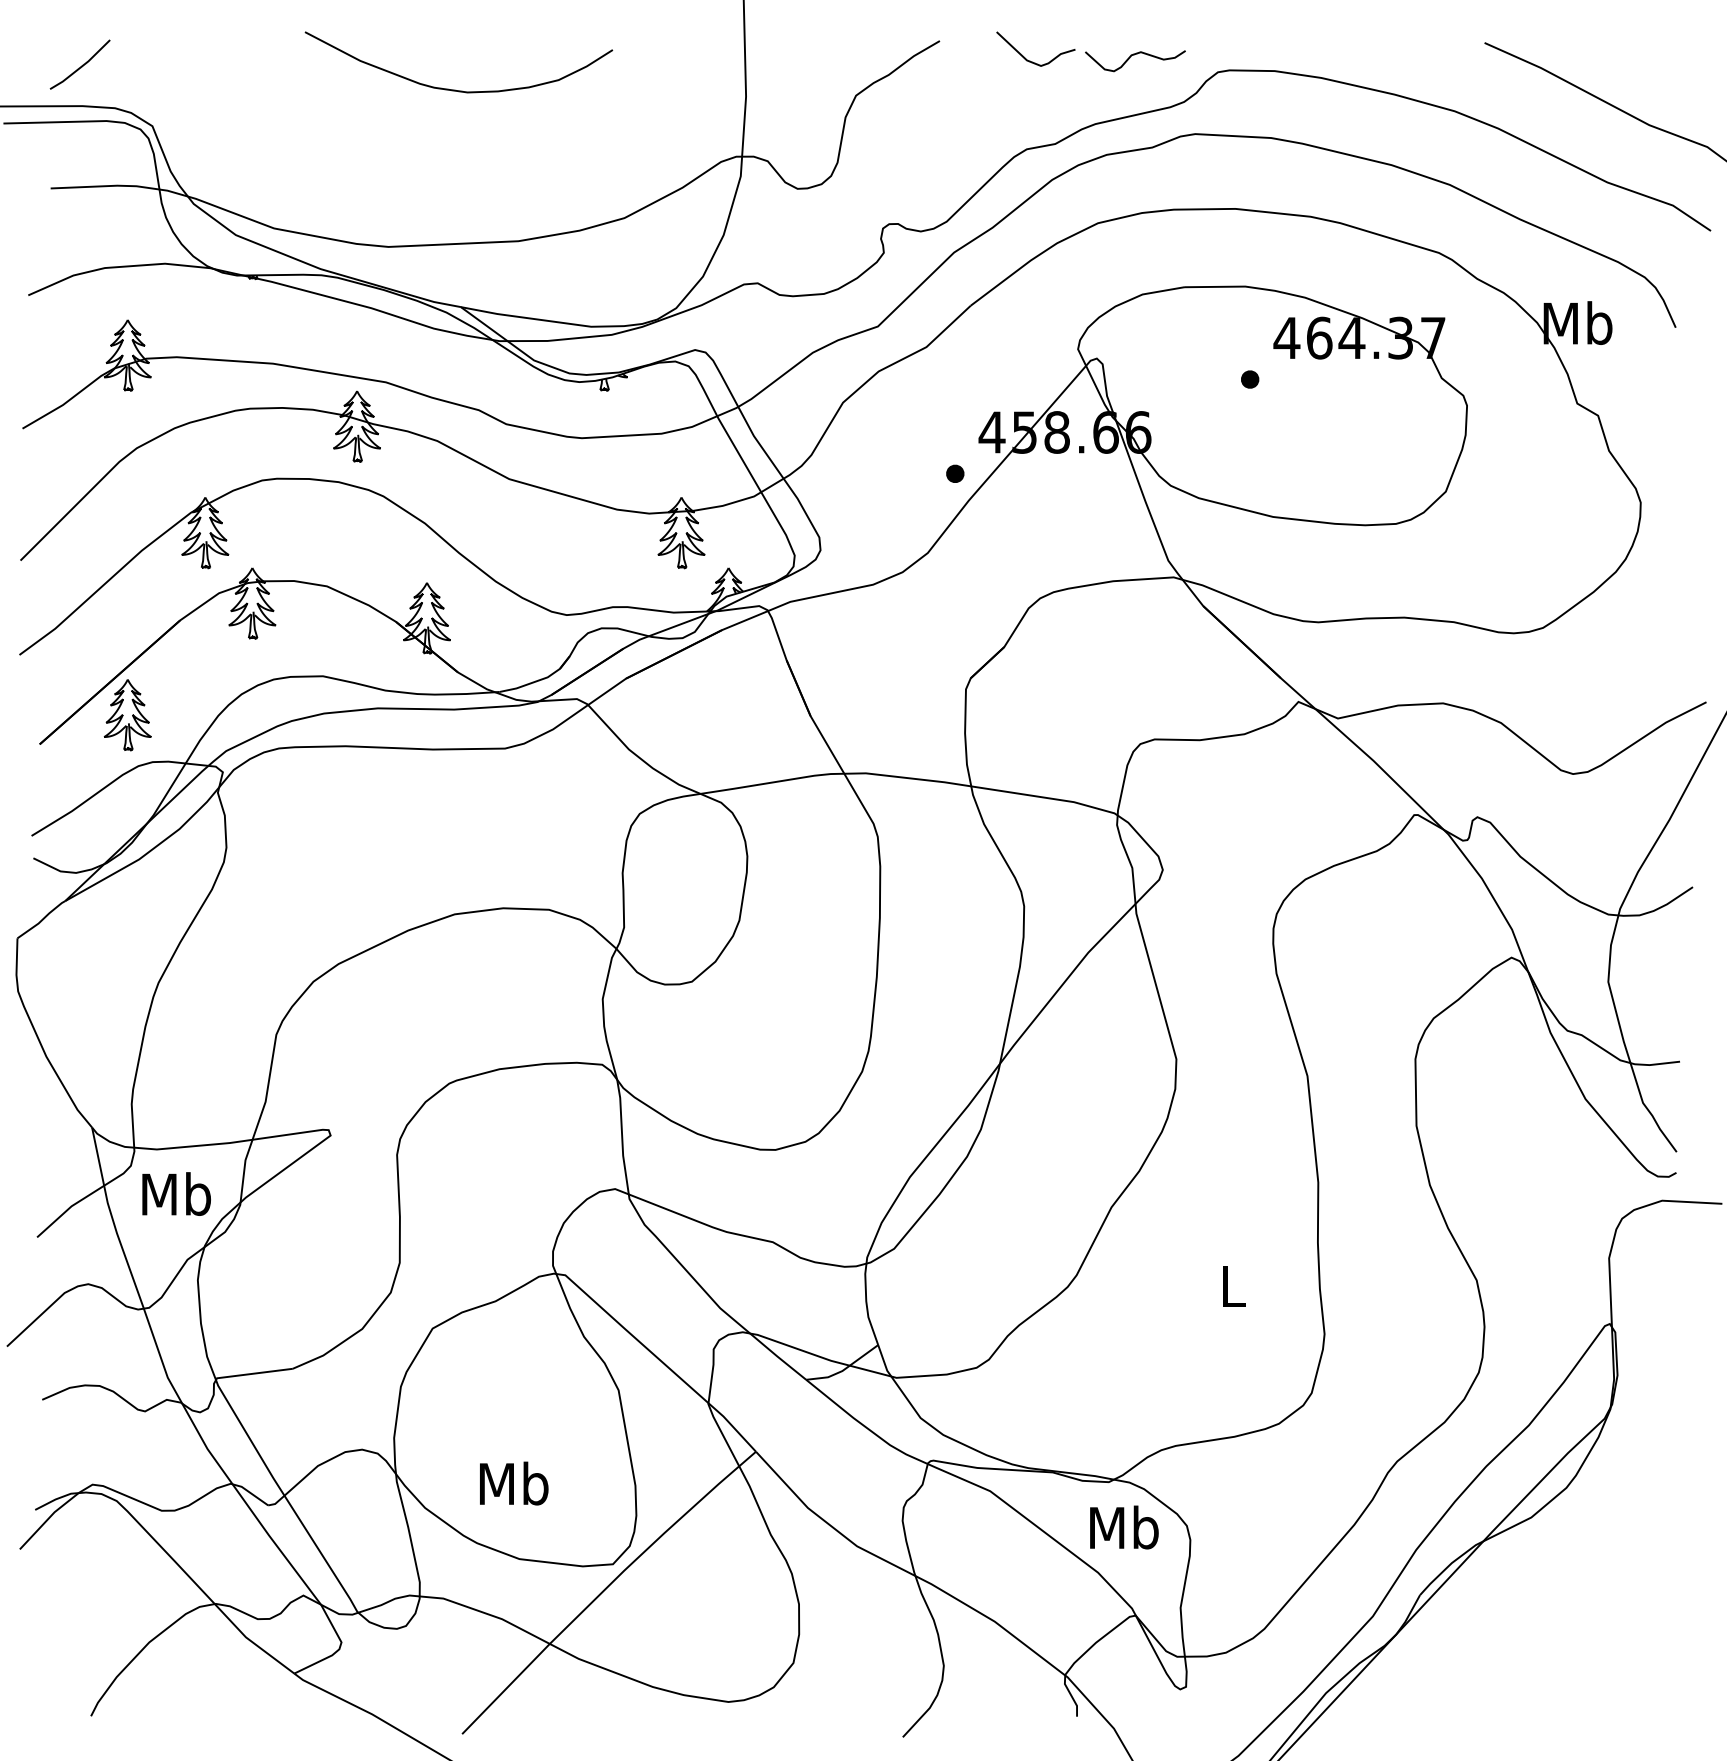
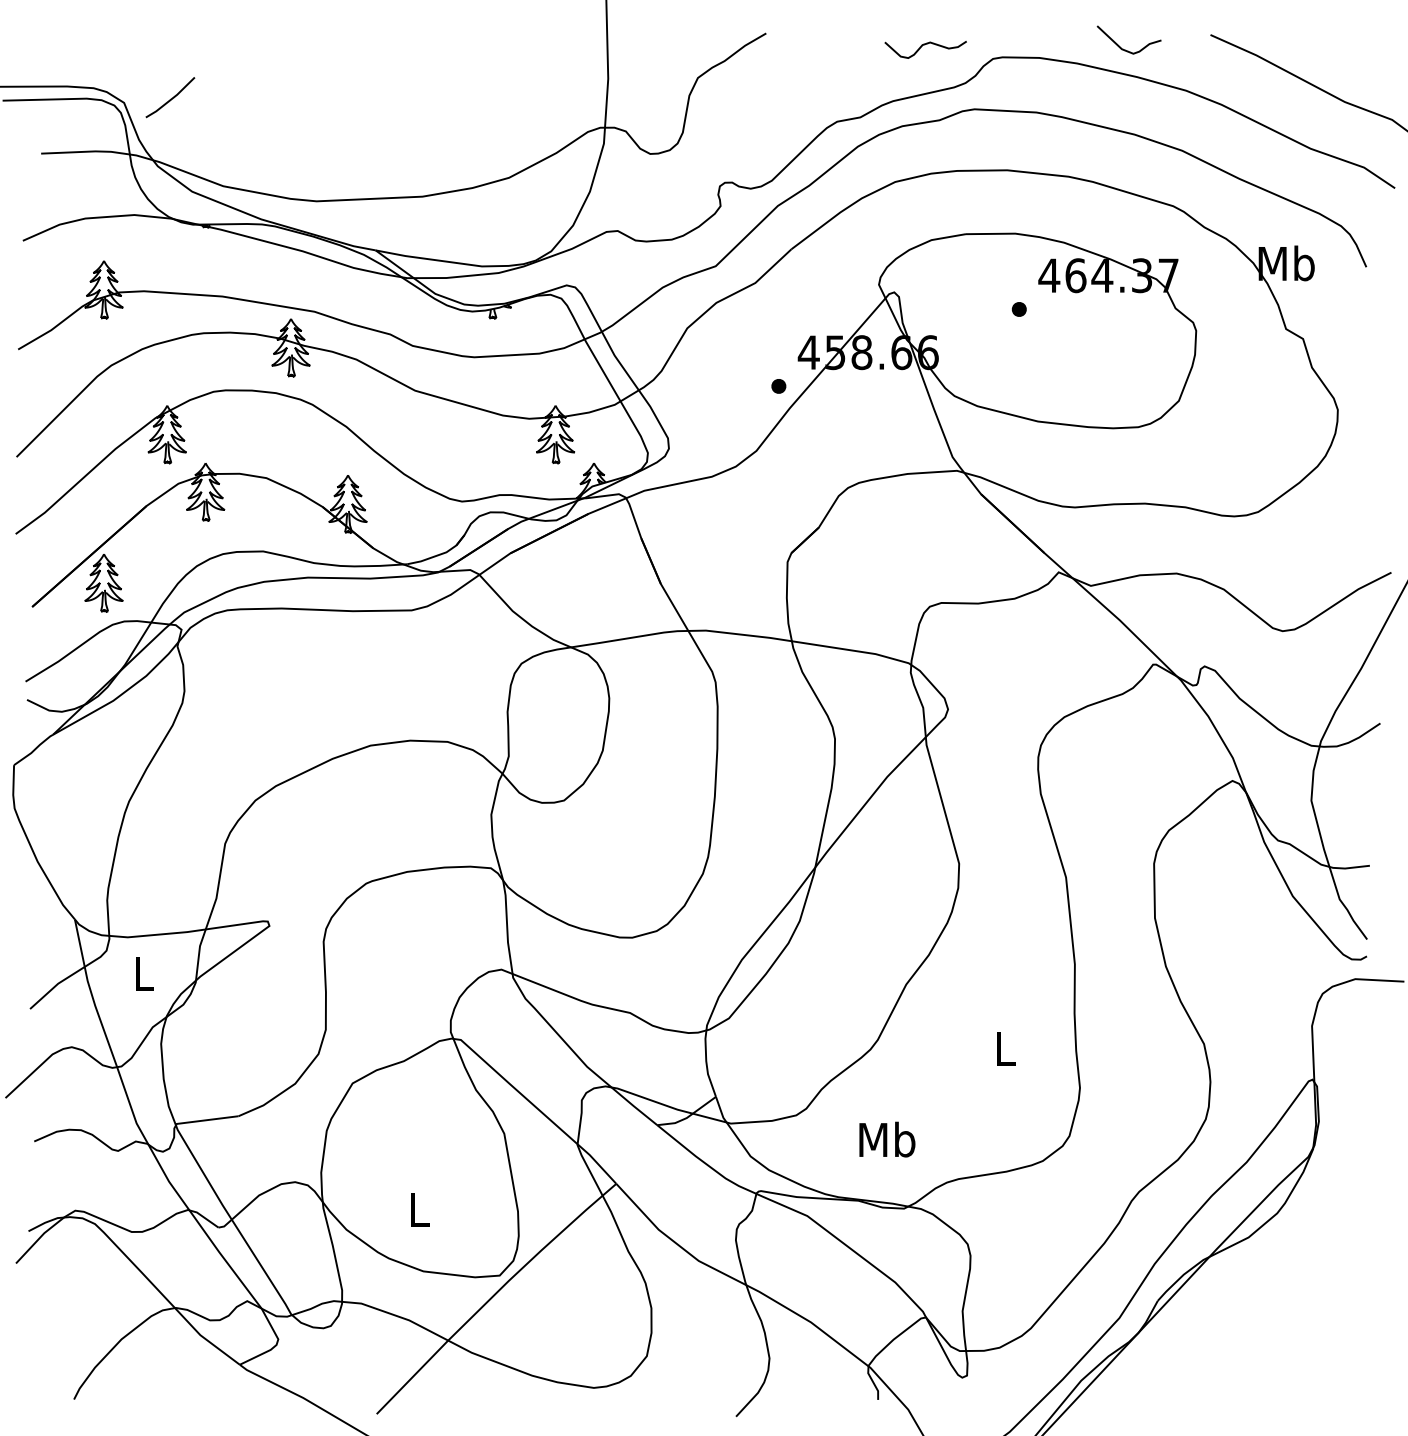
curve: (1030, 60) -> (1124, 49), moved
line: (81, 65) -> (171, 98), moved
curve: (455, 89) -> (371, 72), removed
text: (176, 1193) -> (143, 973), Mb -> L
text: (514, 1483) -> (419, 1209), Mb -> L
text: (1124, 1527) -> (887, 1139), moved

